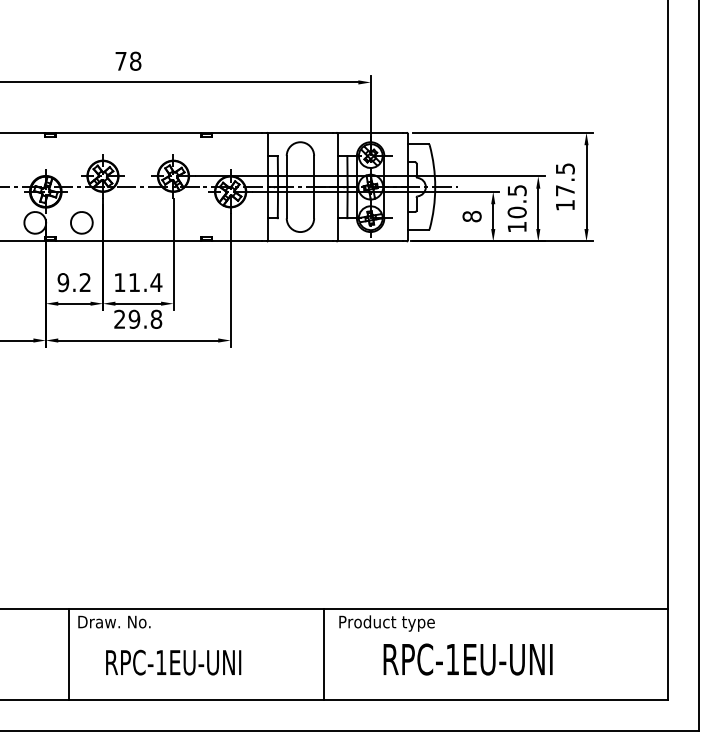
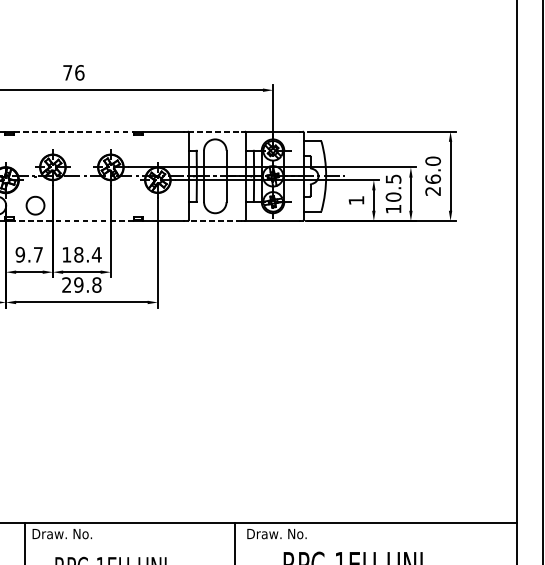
text: (135, 60) -> (79, 72), 78 -> 76
line: (128, 132) -> (73, 131), solid -> dashed
line: (299, 132) -> (214, 131), solid -> dashed
text: (564, 186) -> (432, 175), 17.5 -> 26.0
text: (471, 216) -> (355, 200), 8 -> 1
line: (128, 241) -> (73, 221), solid -> dashed
line: (299, 241) -> (214, 221), solid -> dashed
text: (84, 282) -> (37, 254), 9.2 -> 9.7
text: (134, 282) -> (78, 254), 11.4 -> 18.4
text: (387, 623) -> (286, 535), Product type -> Draw. No.

